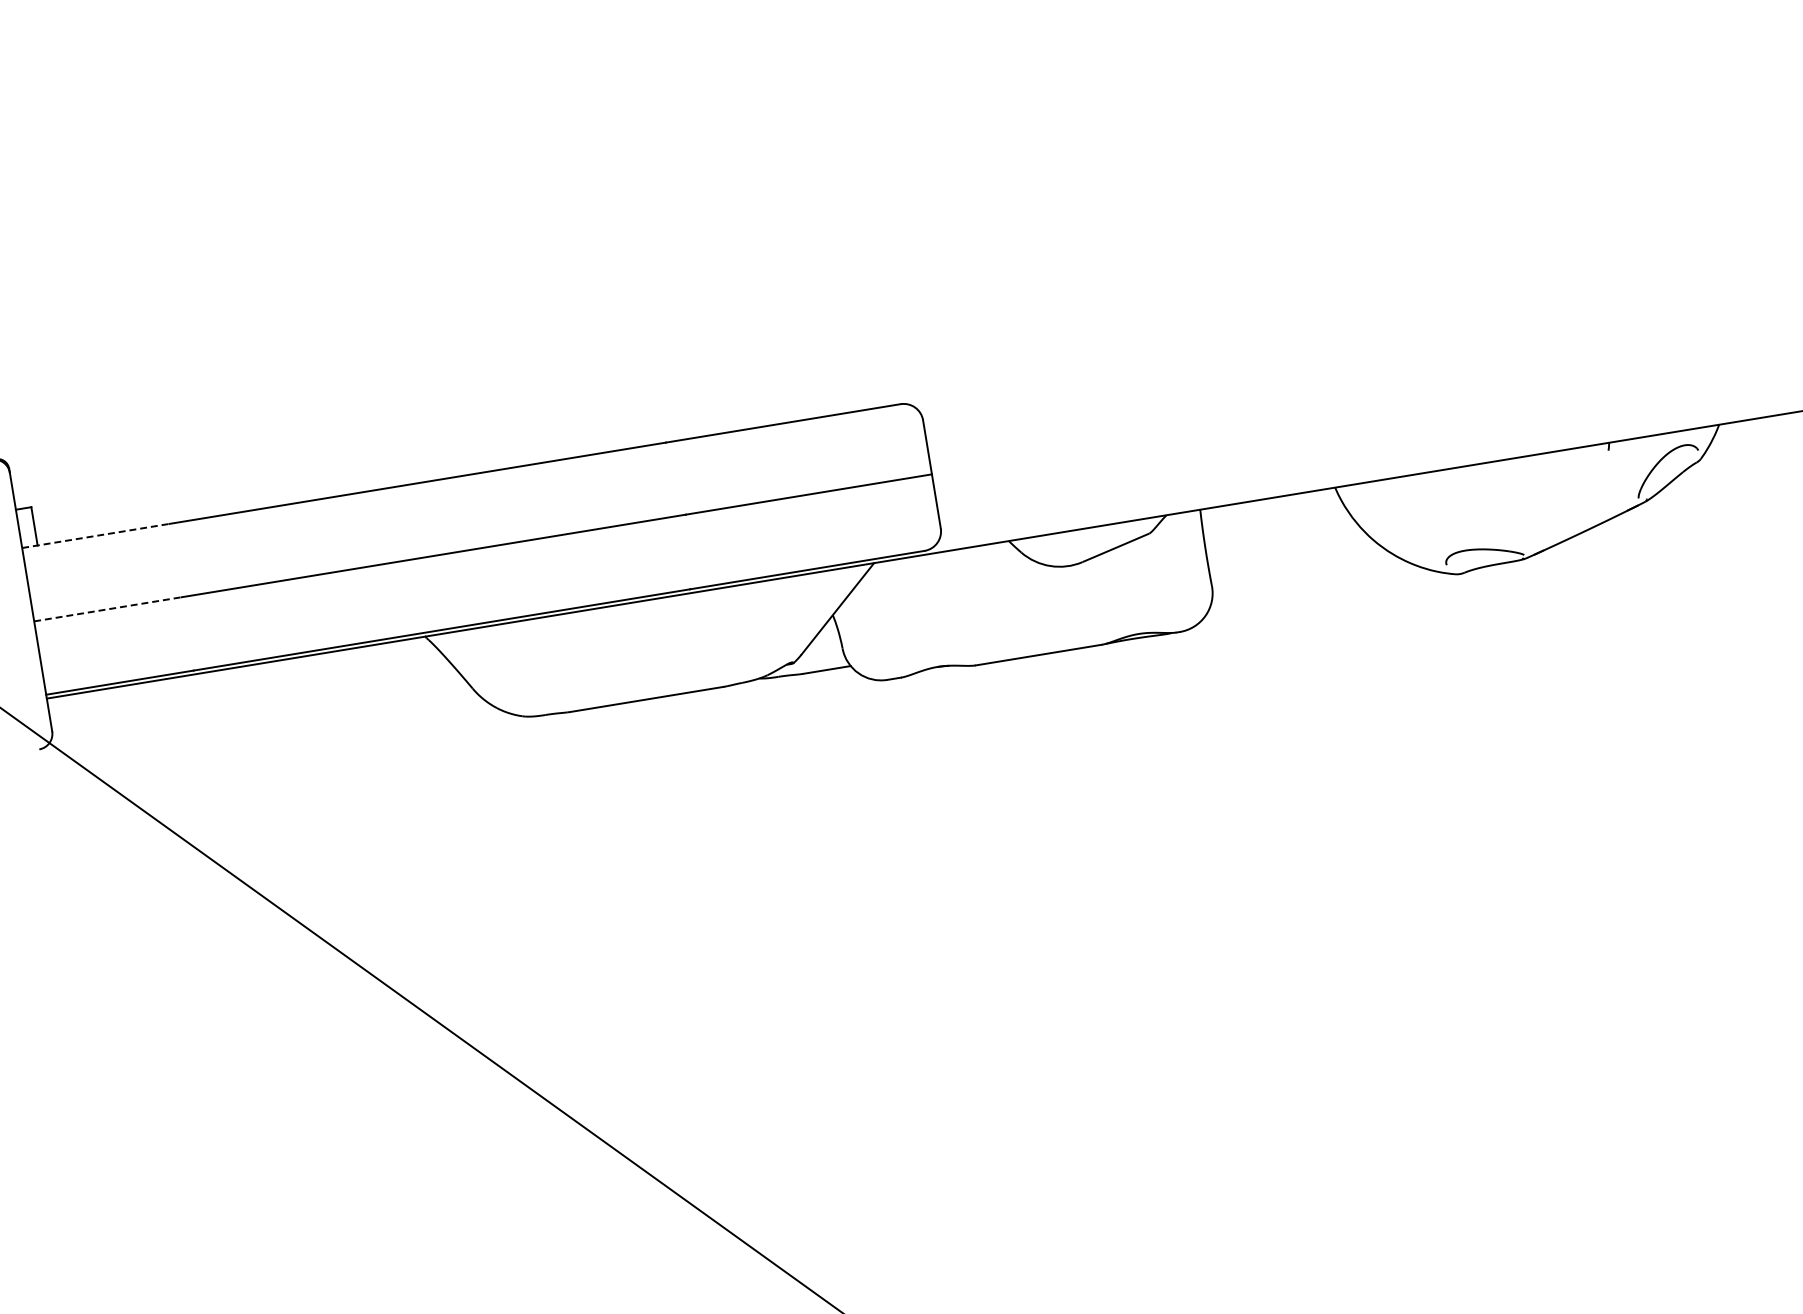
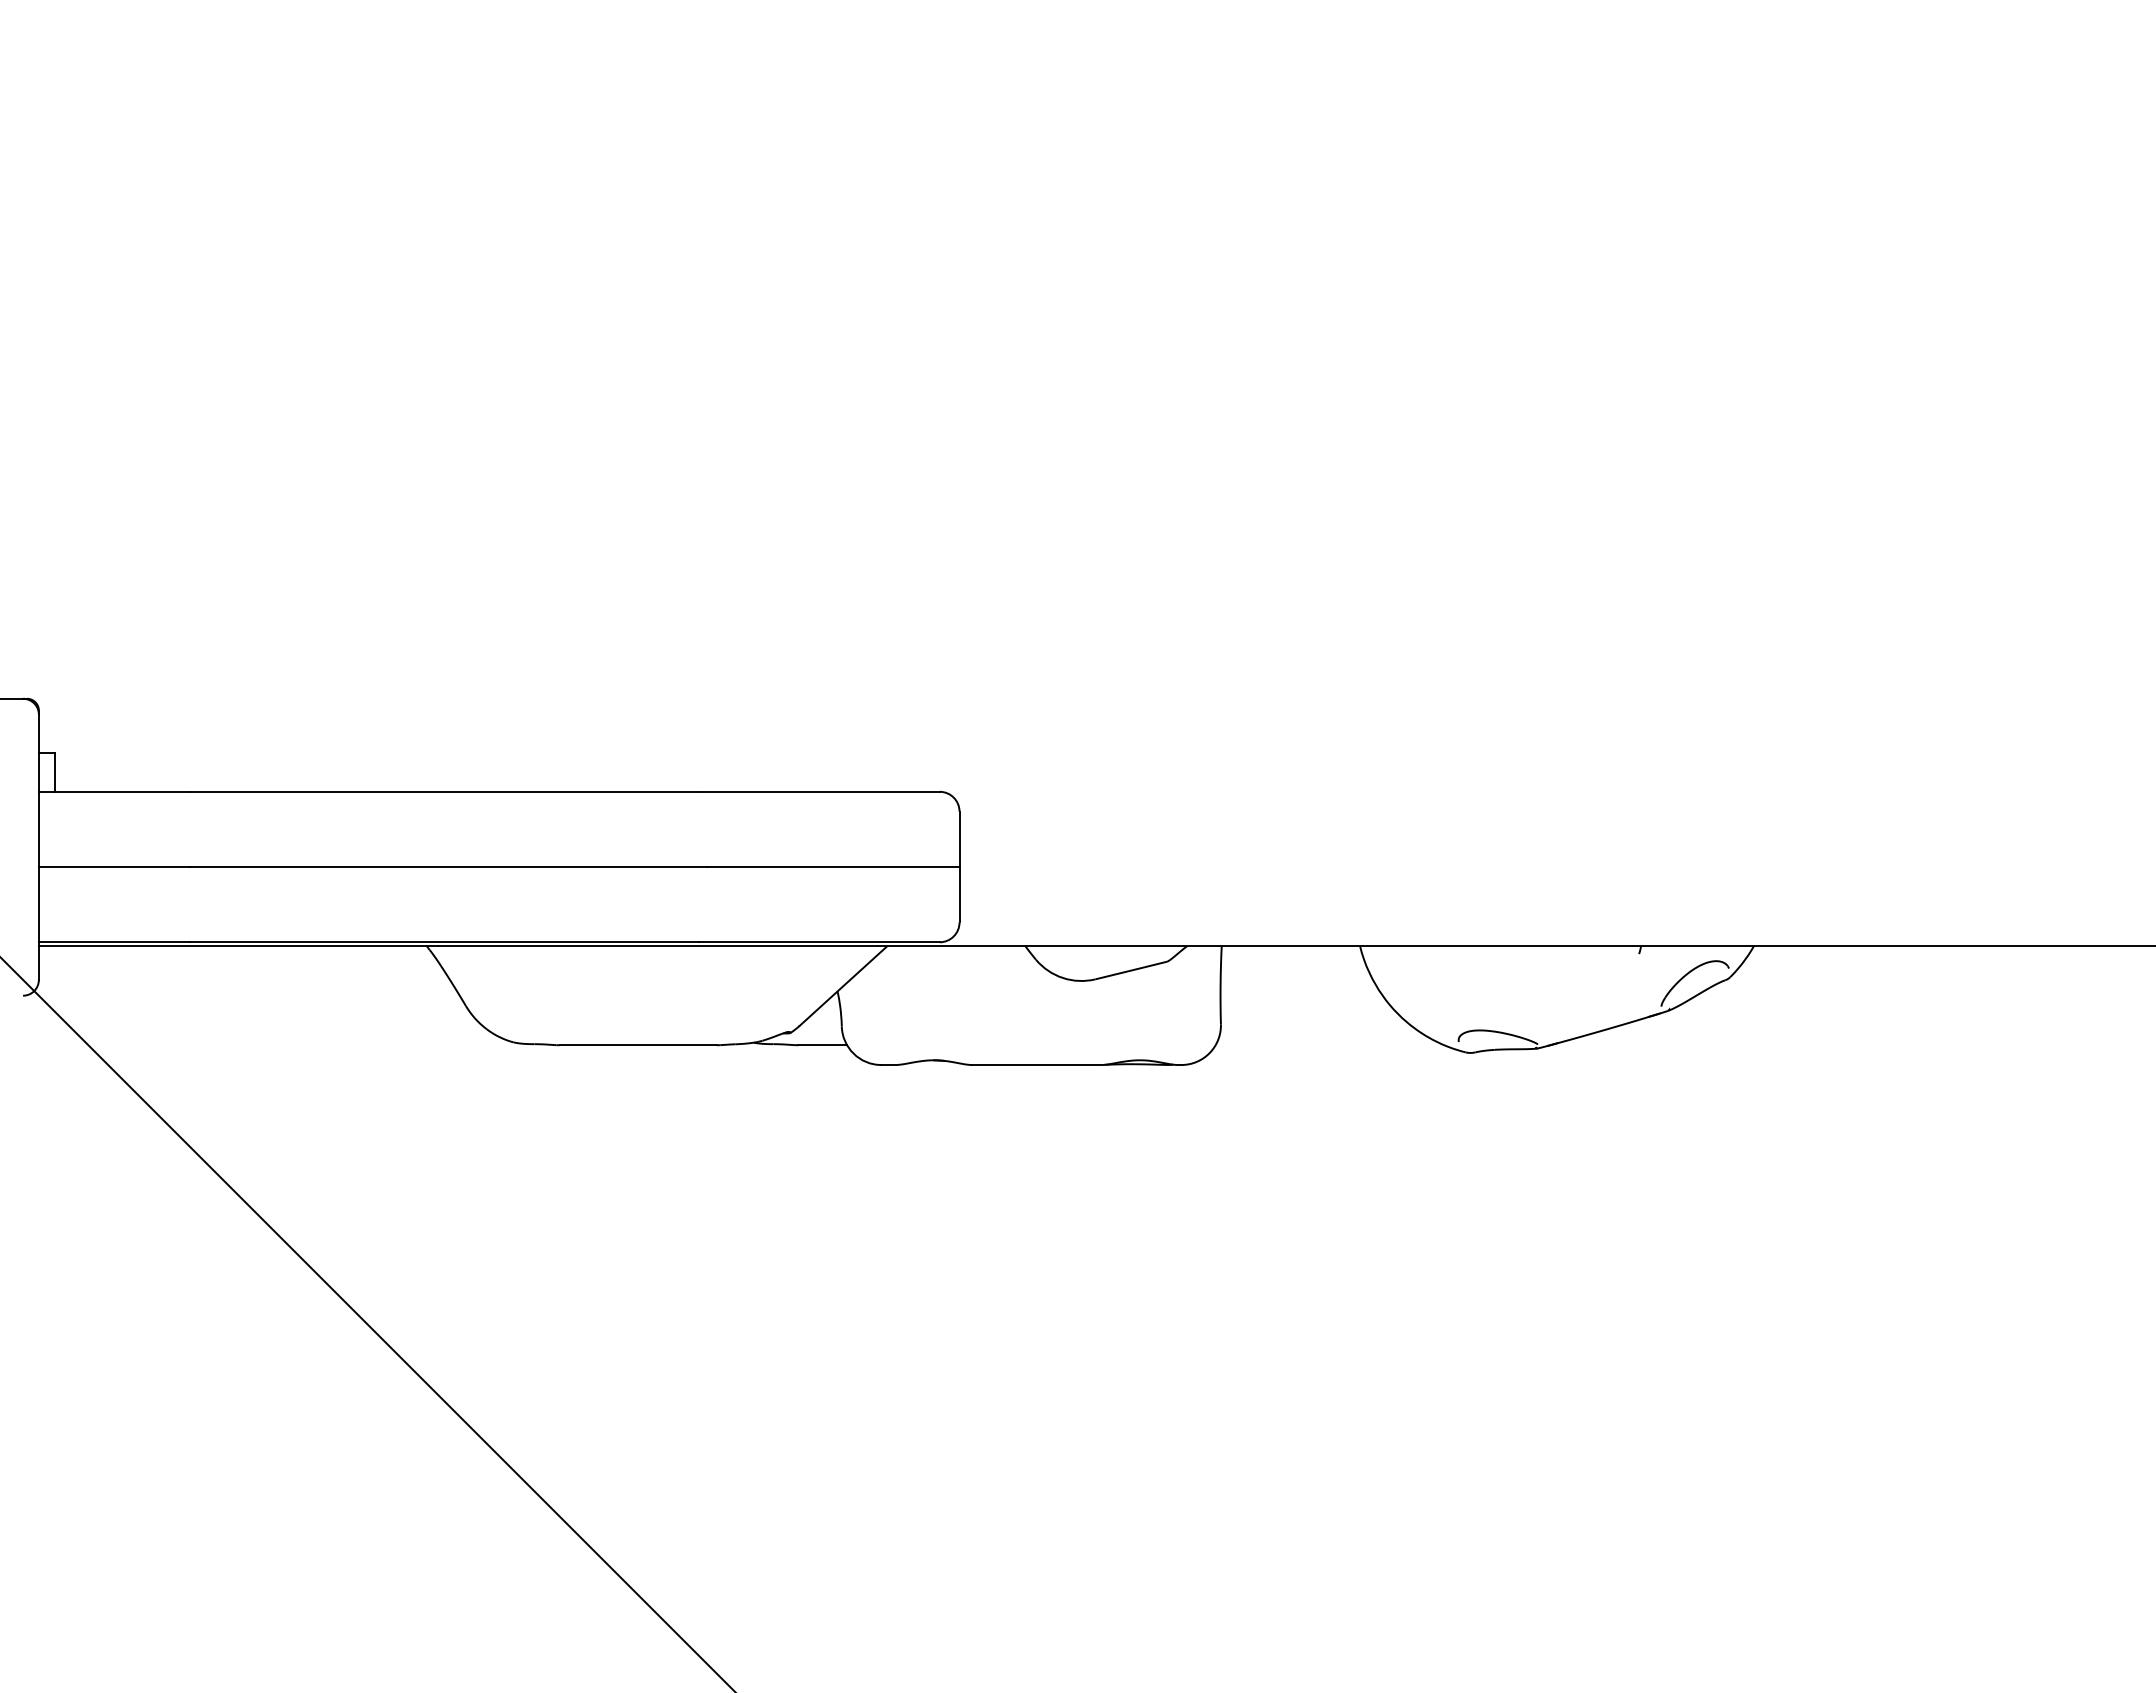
line: (95, 535) -> (114, 791), dashed -> solid
line: (108, 609) -> (114, 867), dashed -> solid

